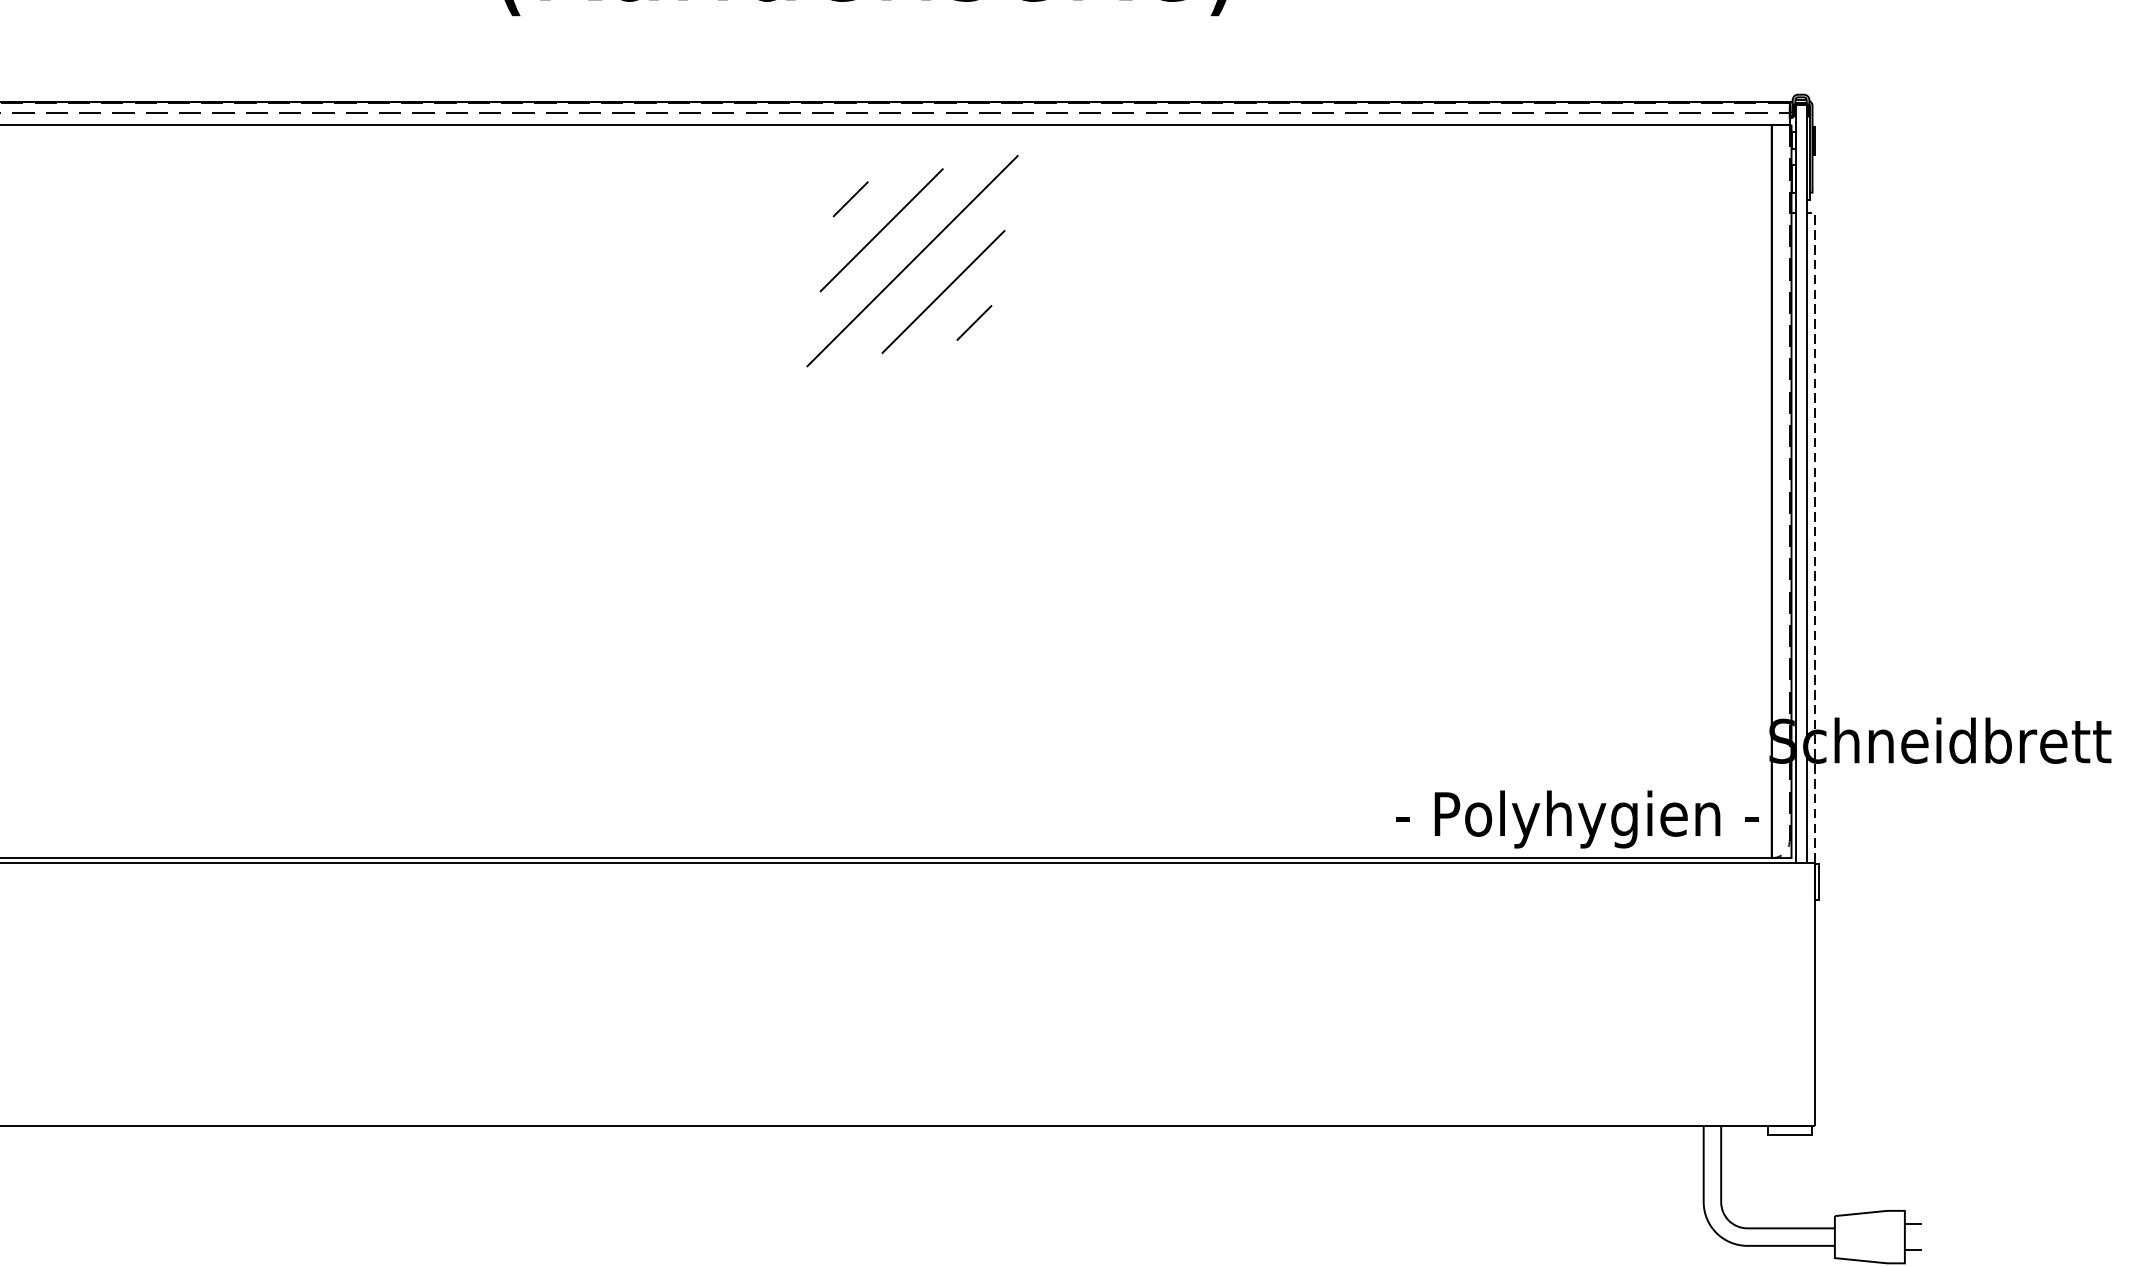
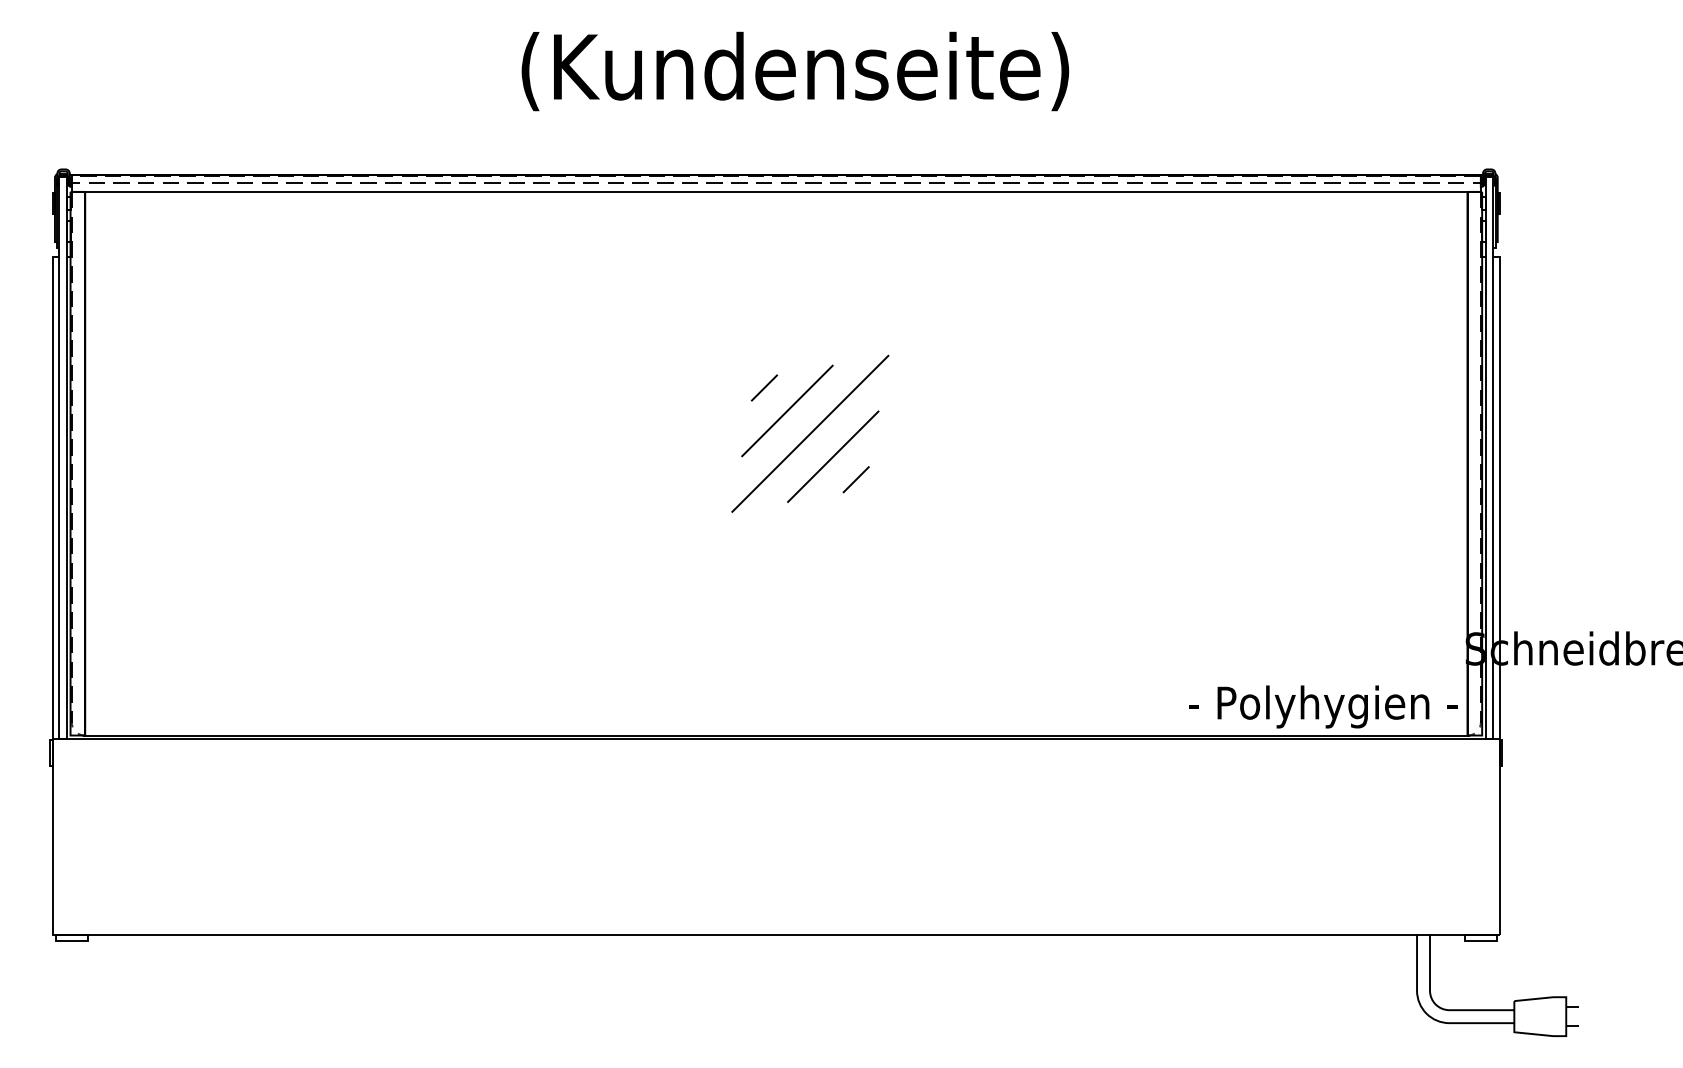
part: (912, 260) -> (810, 433), moved
line: (1814, 533) -> (1499, 494), dashed -> solid

